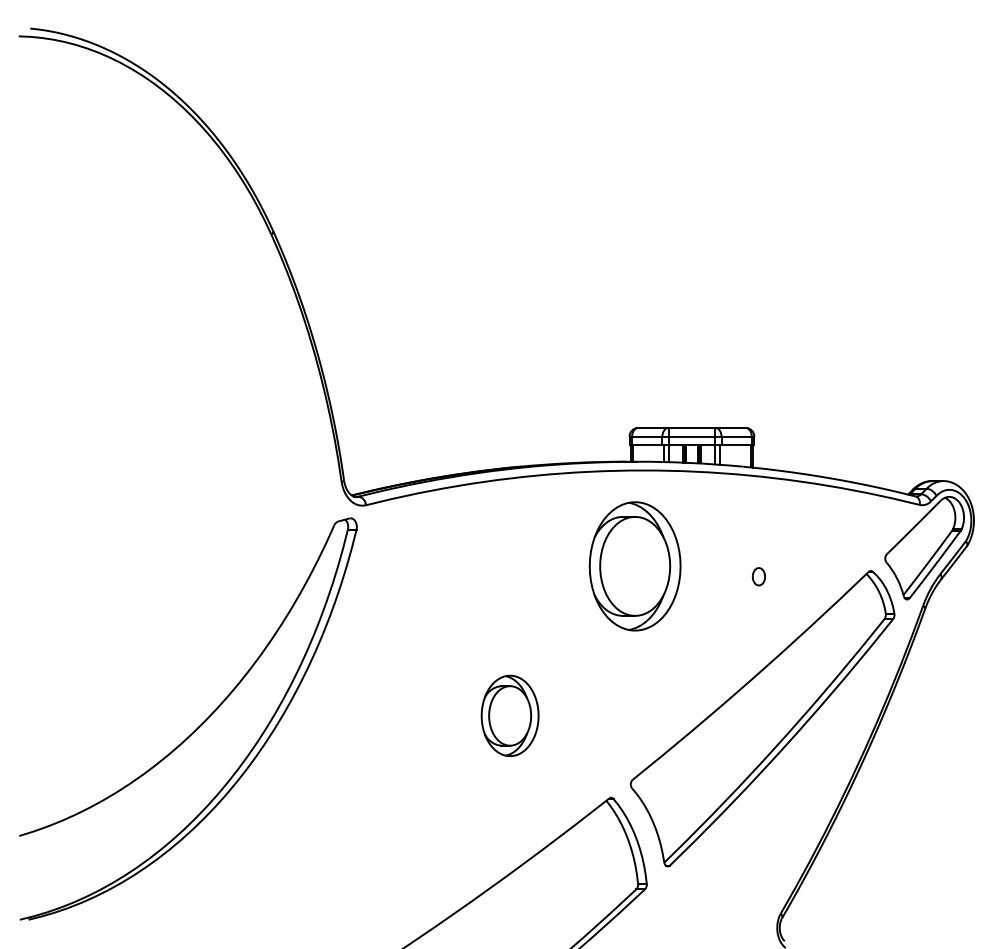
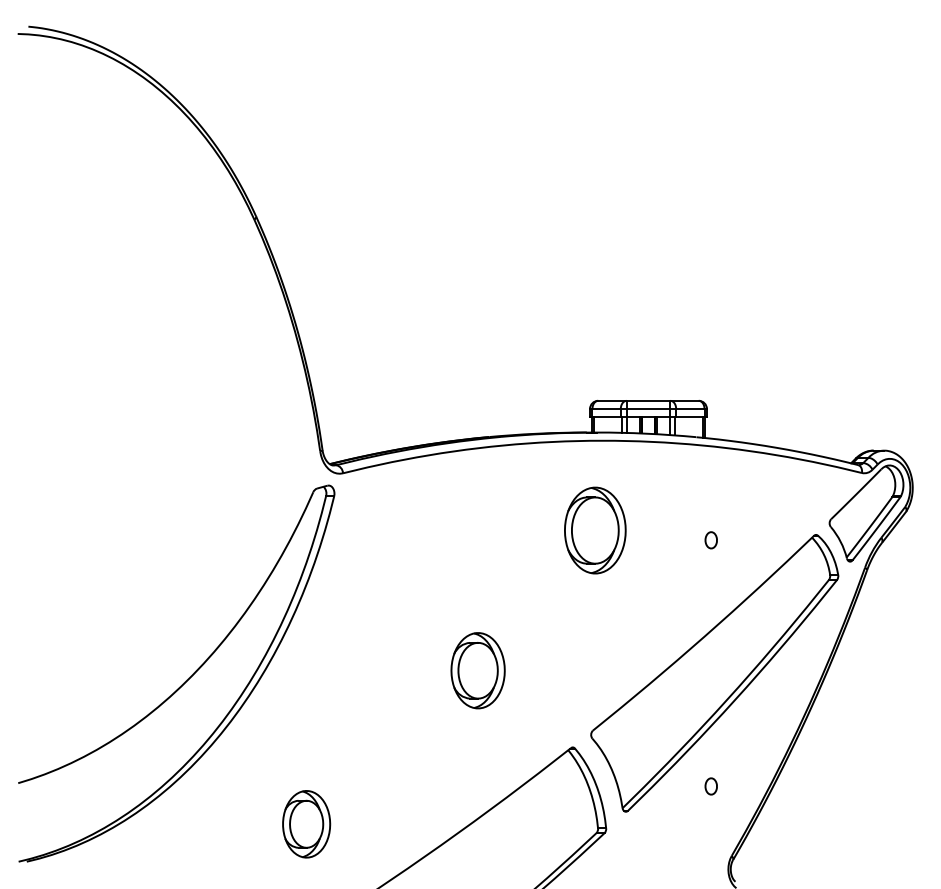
part: (635, 566) -> (595, 530), size x0.71
part: (758, 839) -> (710, 786), added
part: (326, 880) -> (306, 824), added

